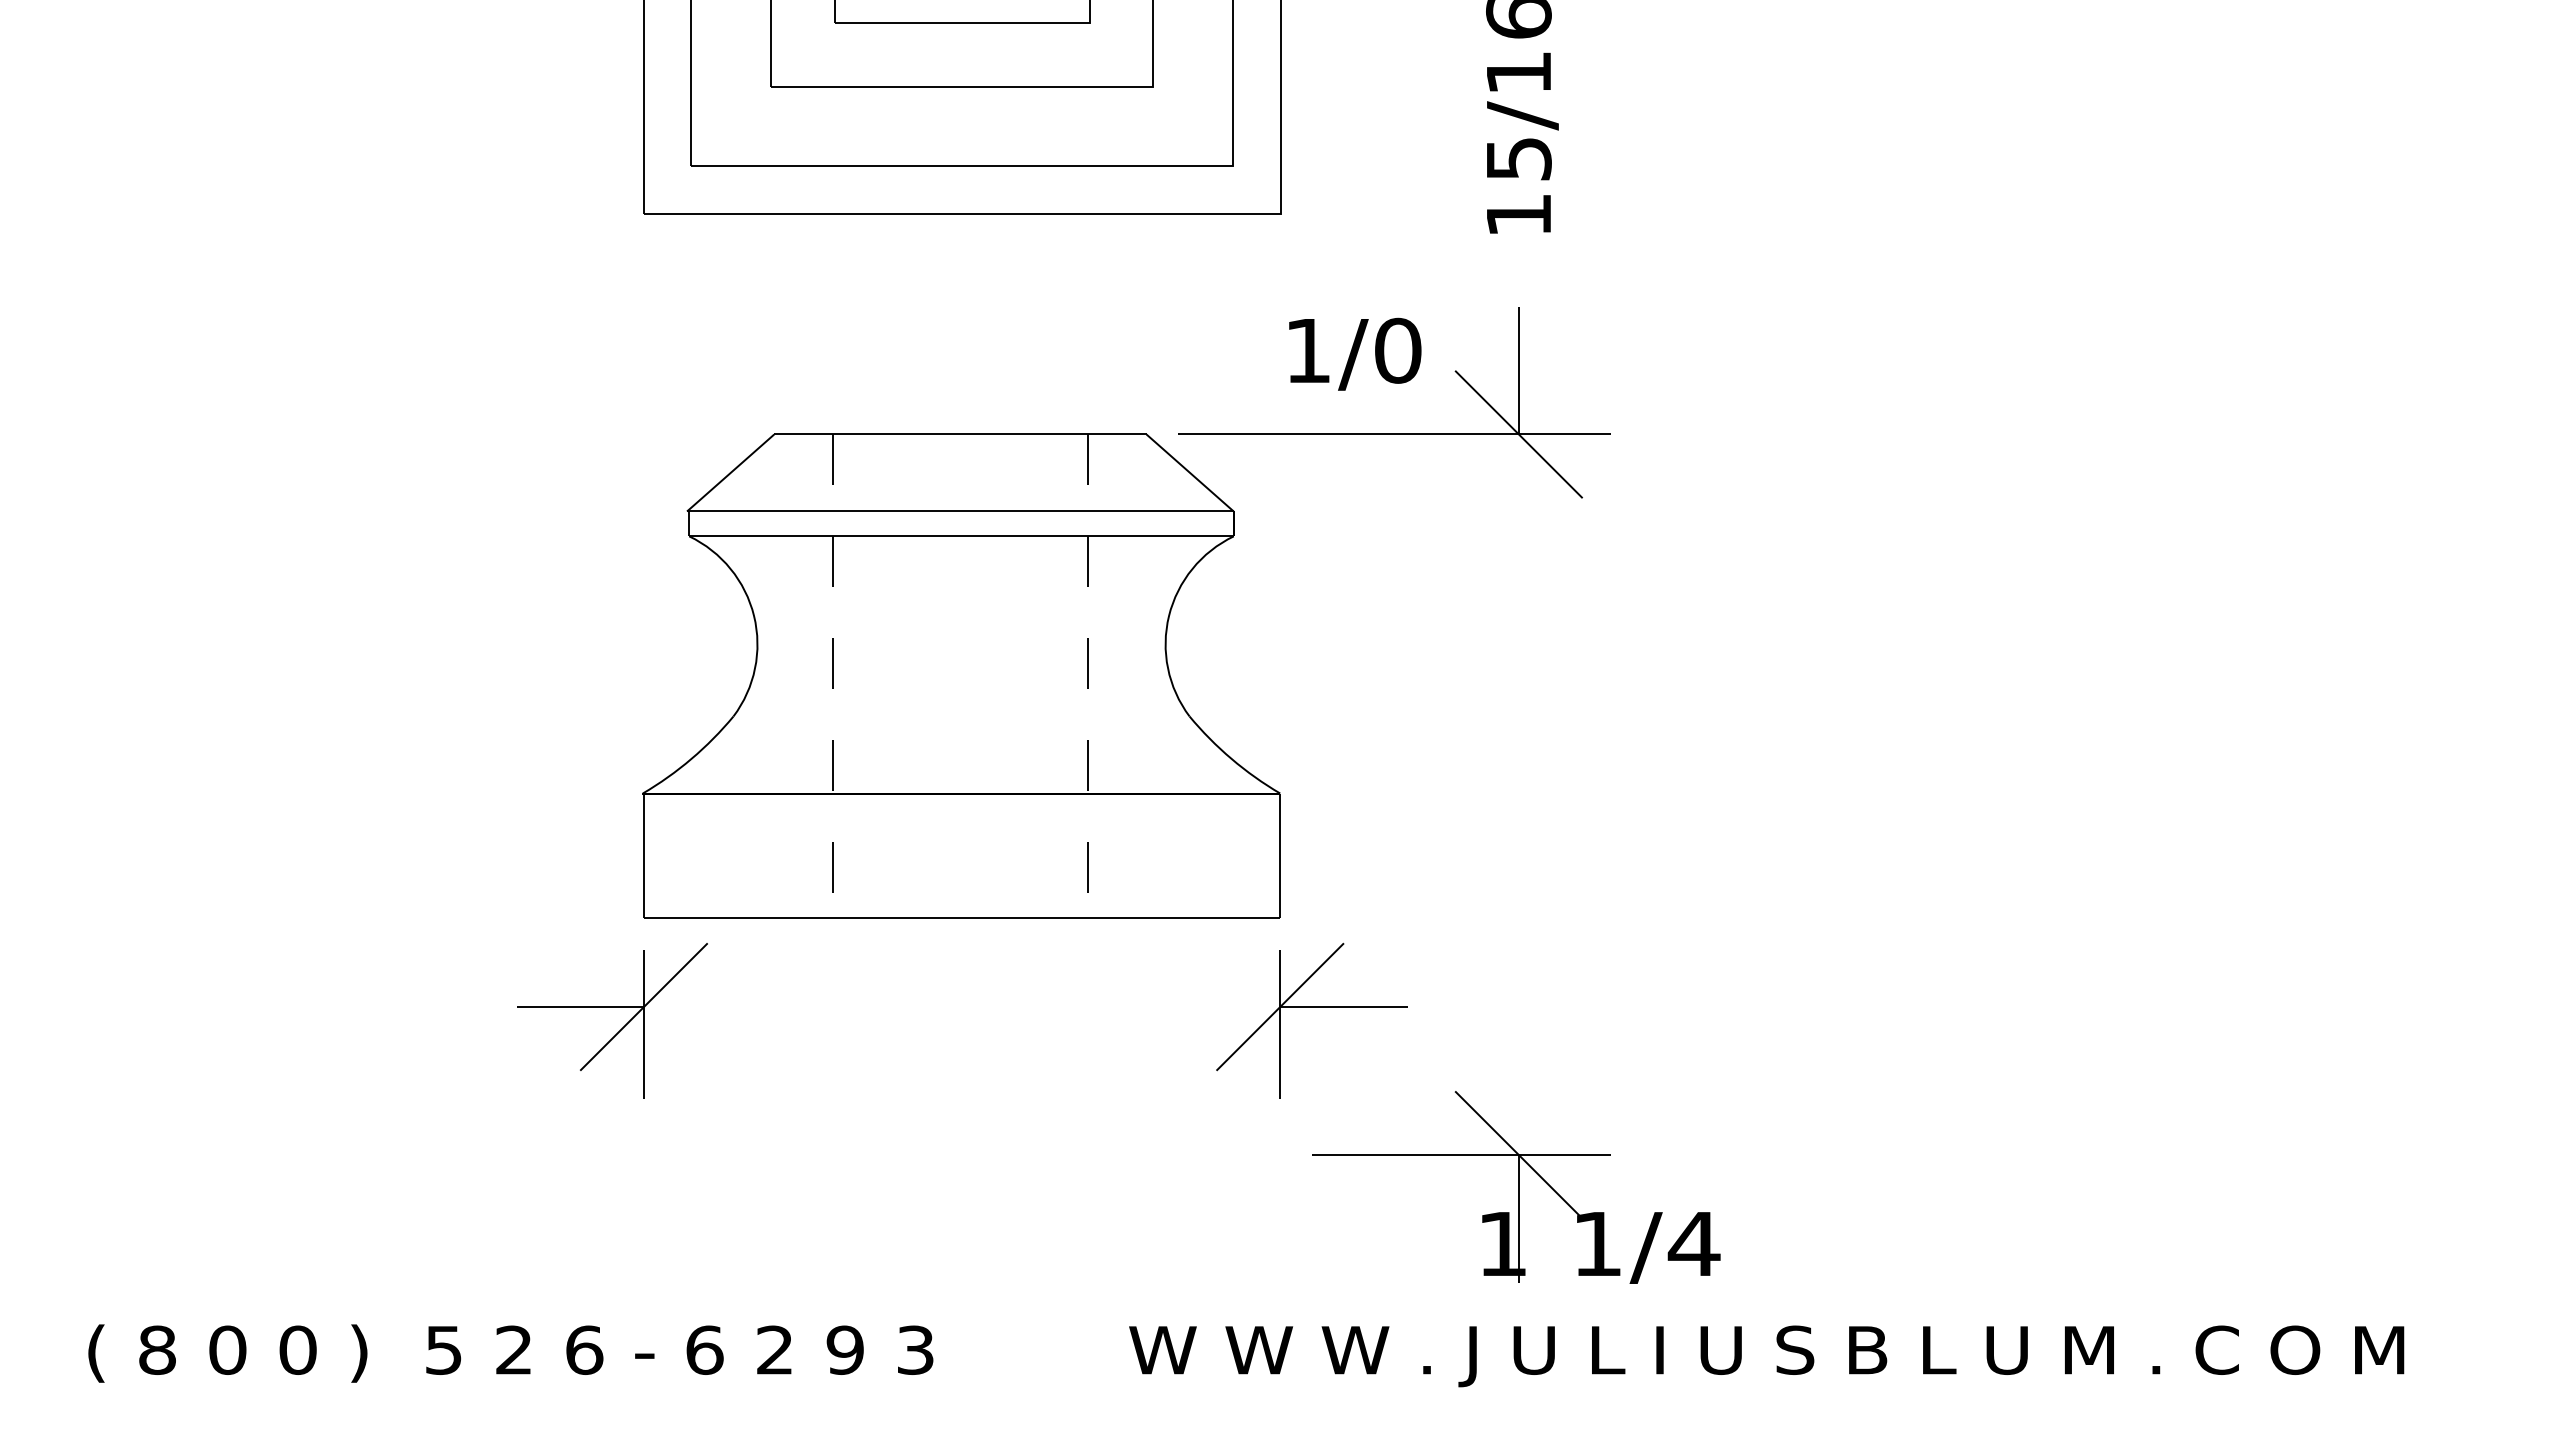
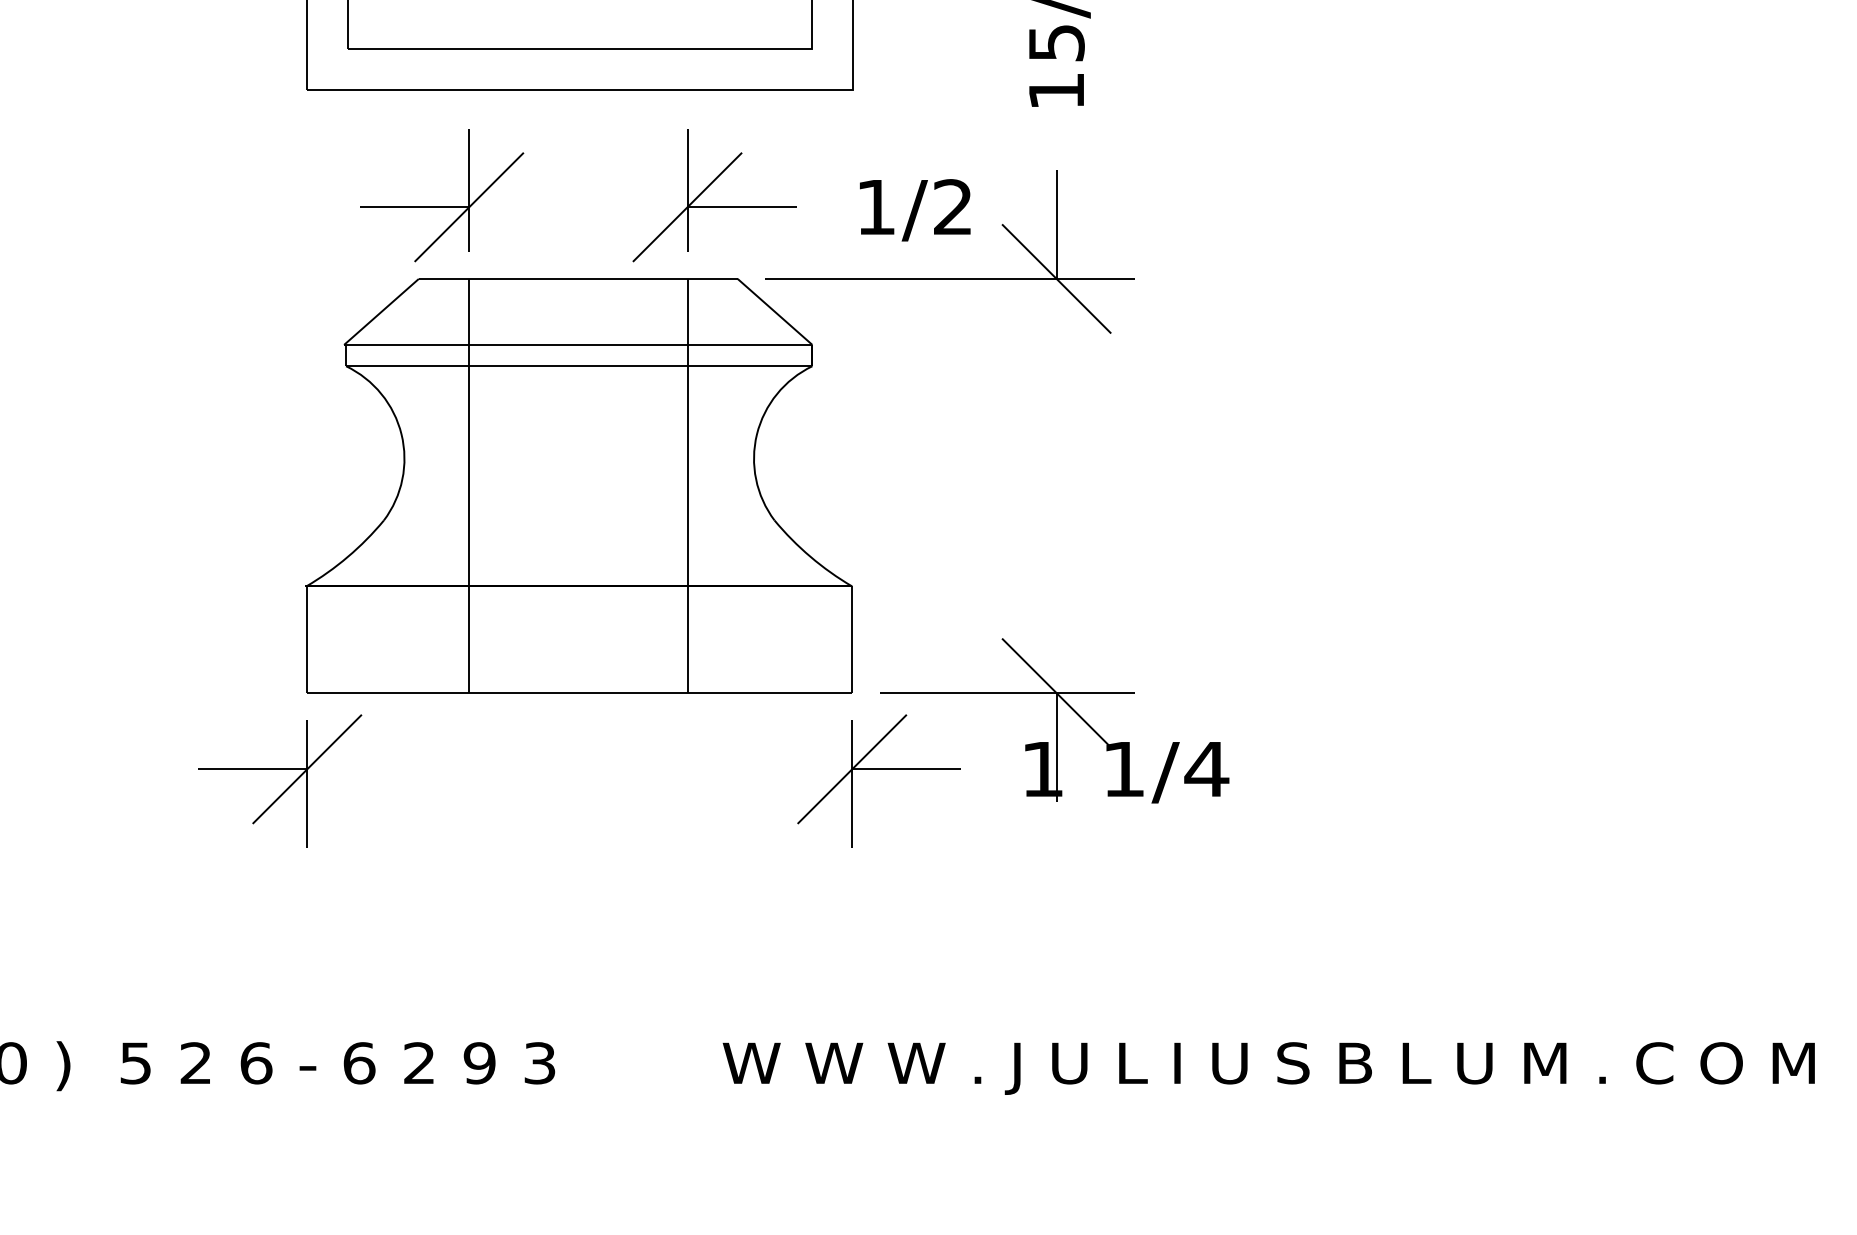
part: (1111, 328) -> (707, 188), added
part: (801, 350) -> (442, 207), added
text: (1398, 350) -> (953, 207), 1/0 -> 1/2
line: (833, 676) -> (469, 486), dashed -> solid
line: (1087, 676) -> (687, 486), dashed -> solid
part: (1516, 1187) -> (1054, 720), moved

